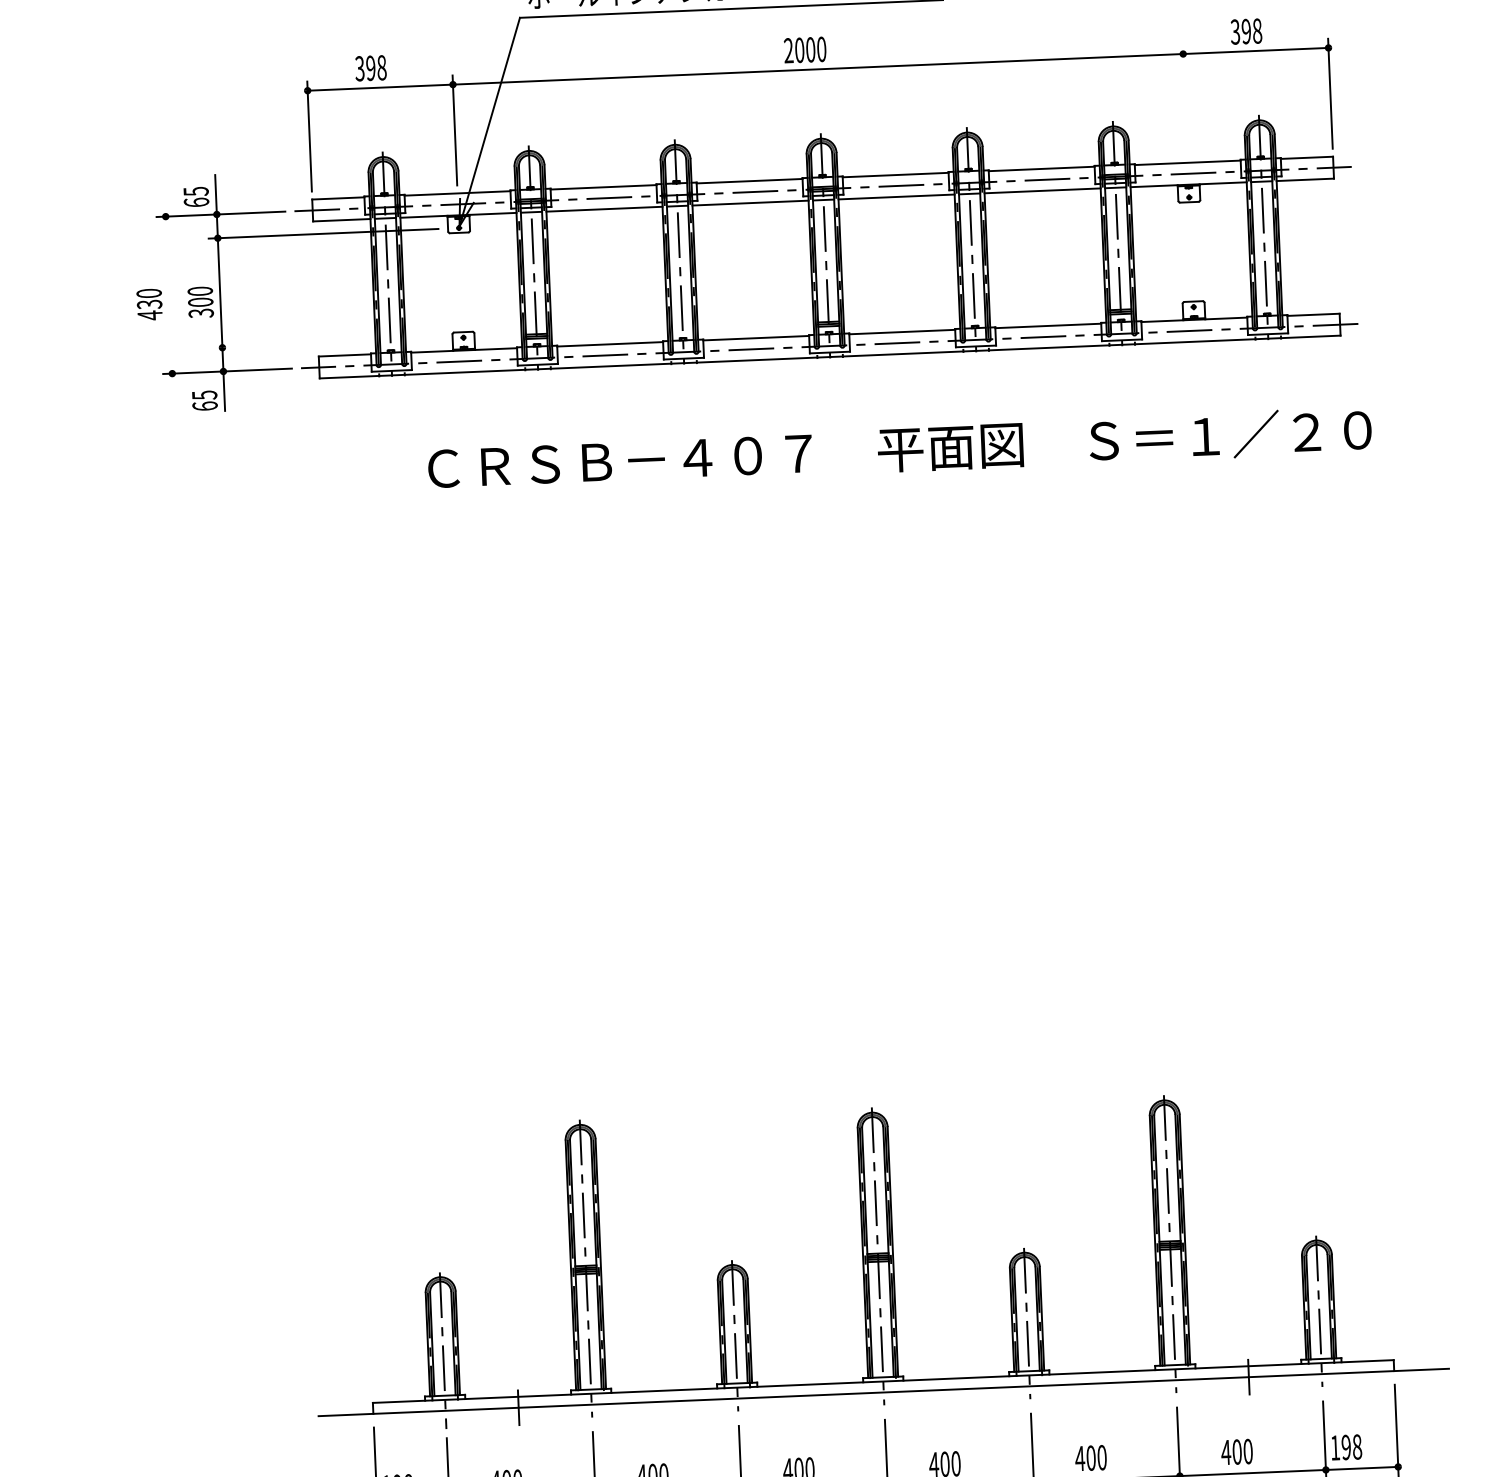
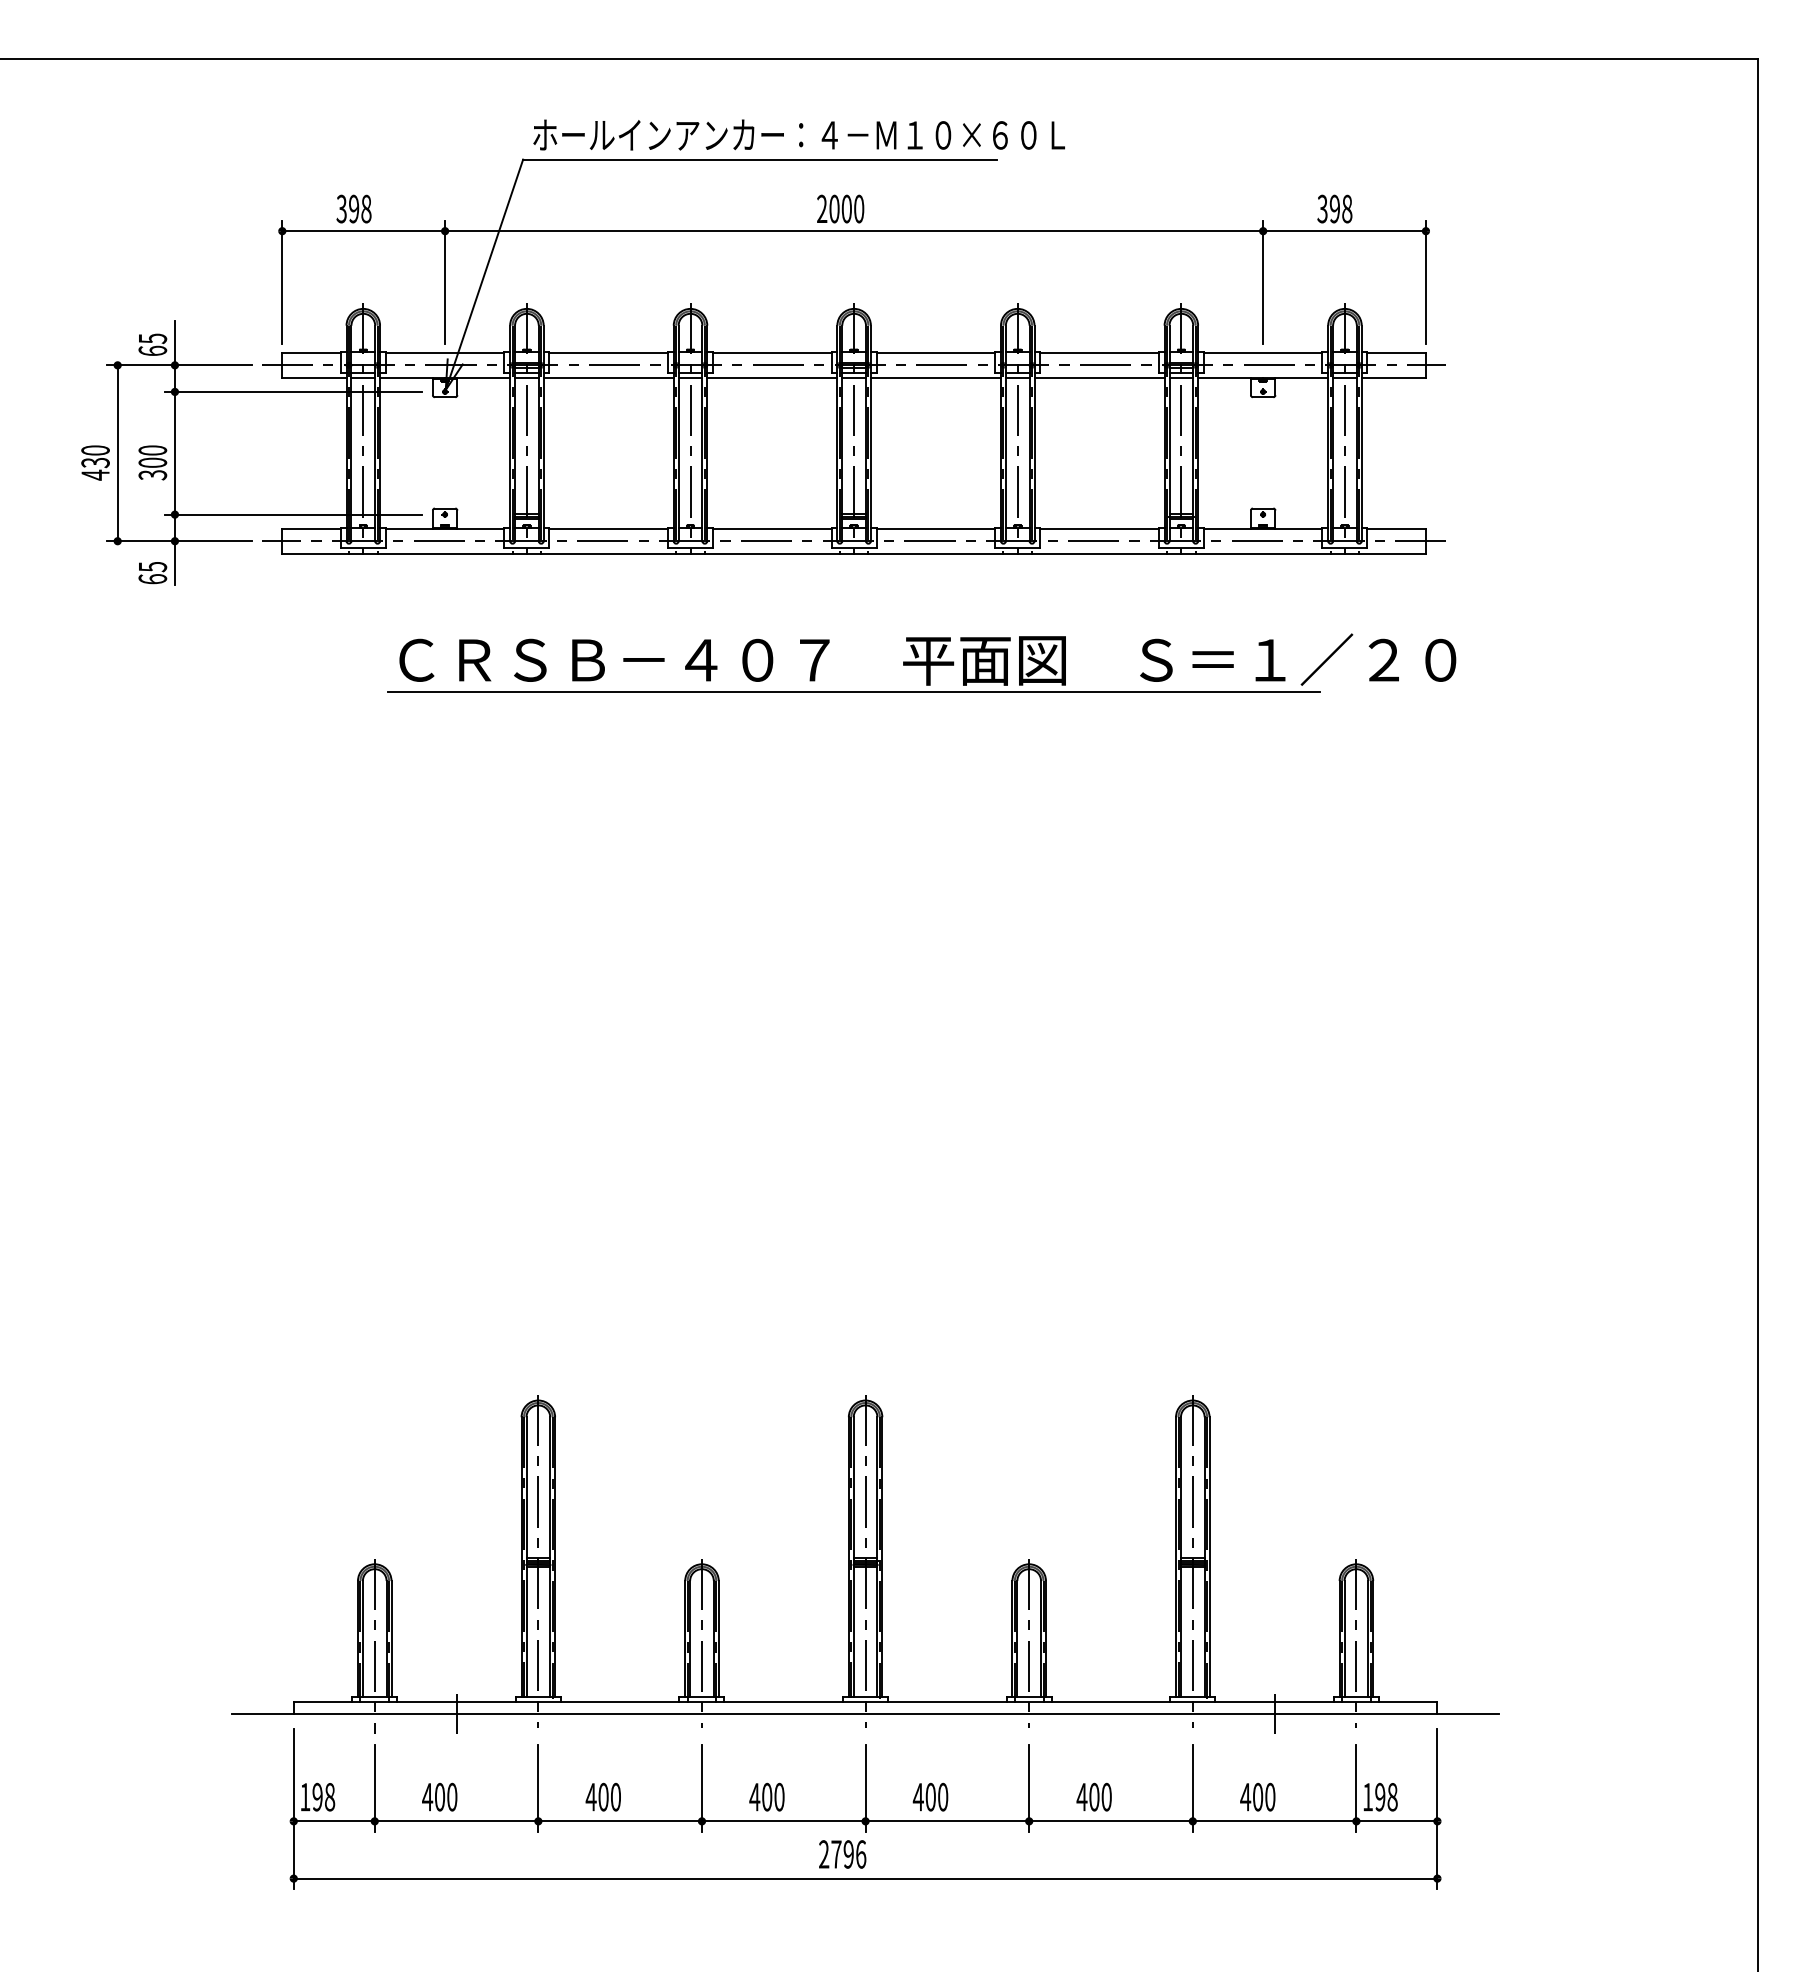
line: (1185, 99) -> (1263, 282), added
line: (168, 295) -> (117, 453), added
line: (328, 343) -> (293, 514), added
line: (834, 480) -> (853, 691), added

